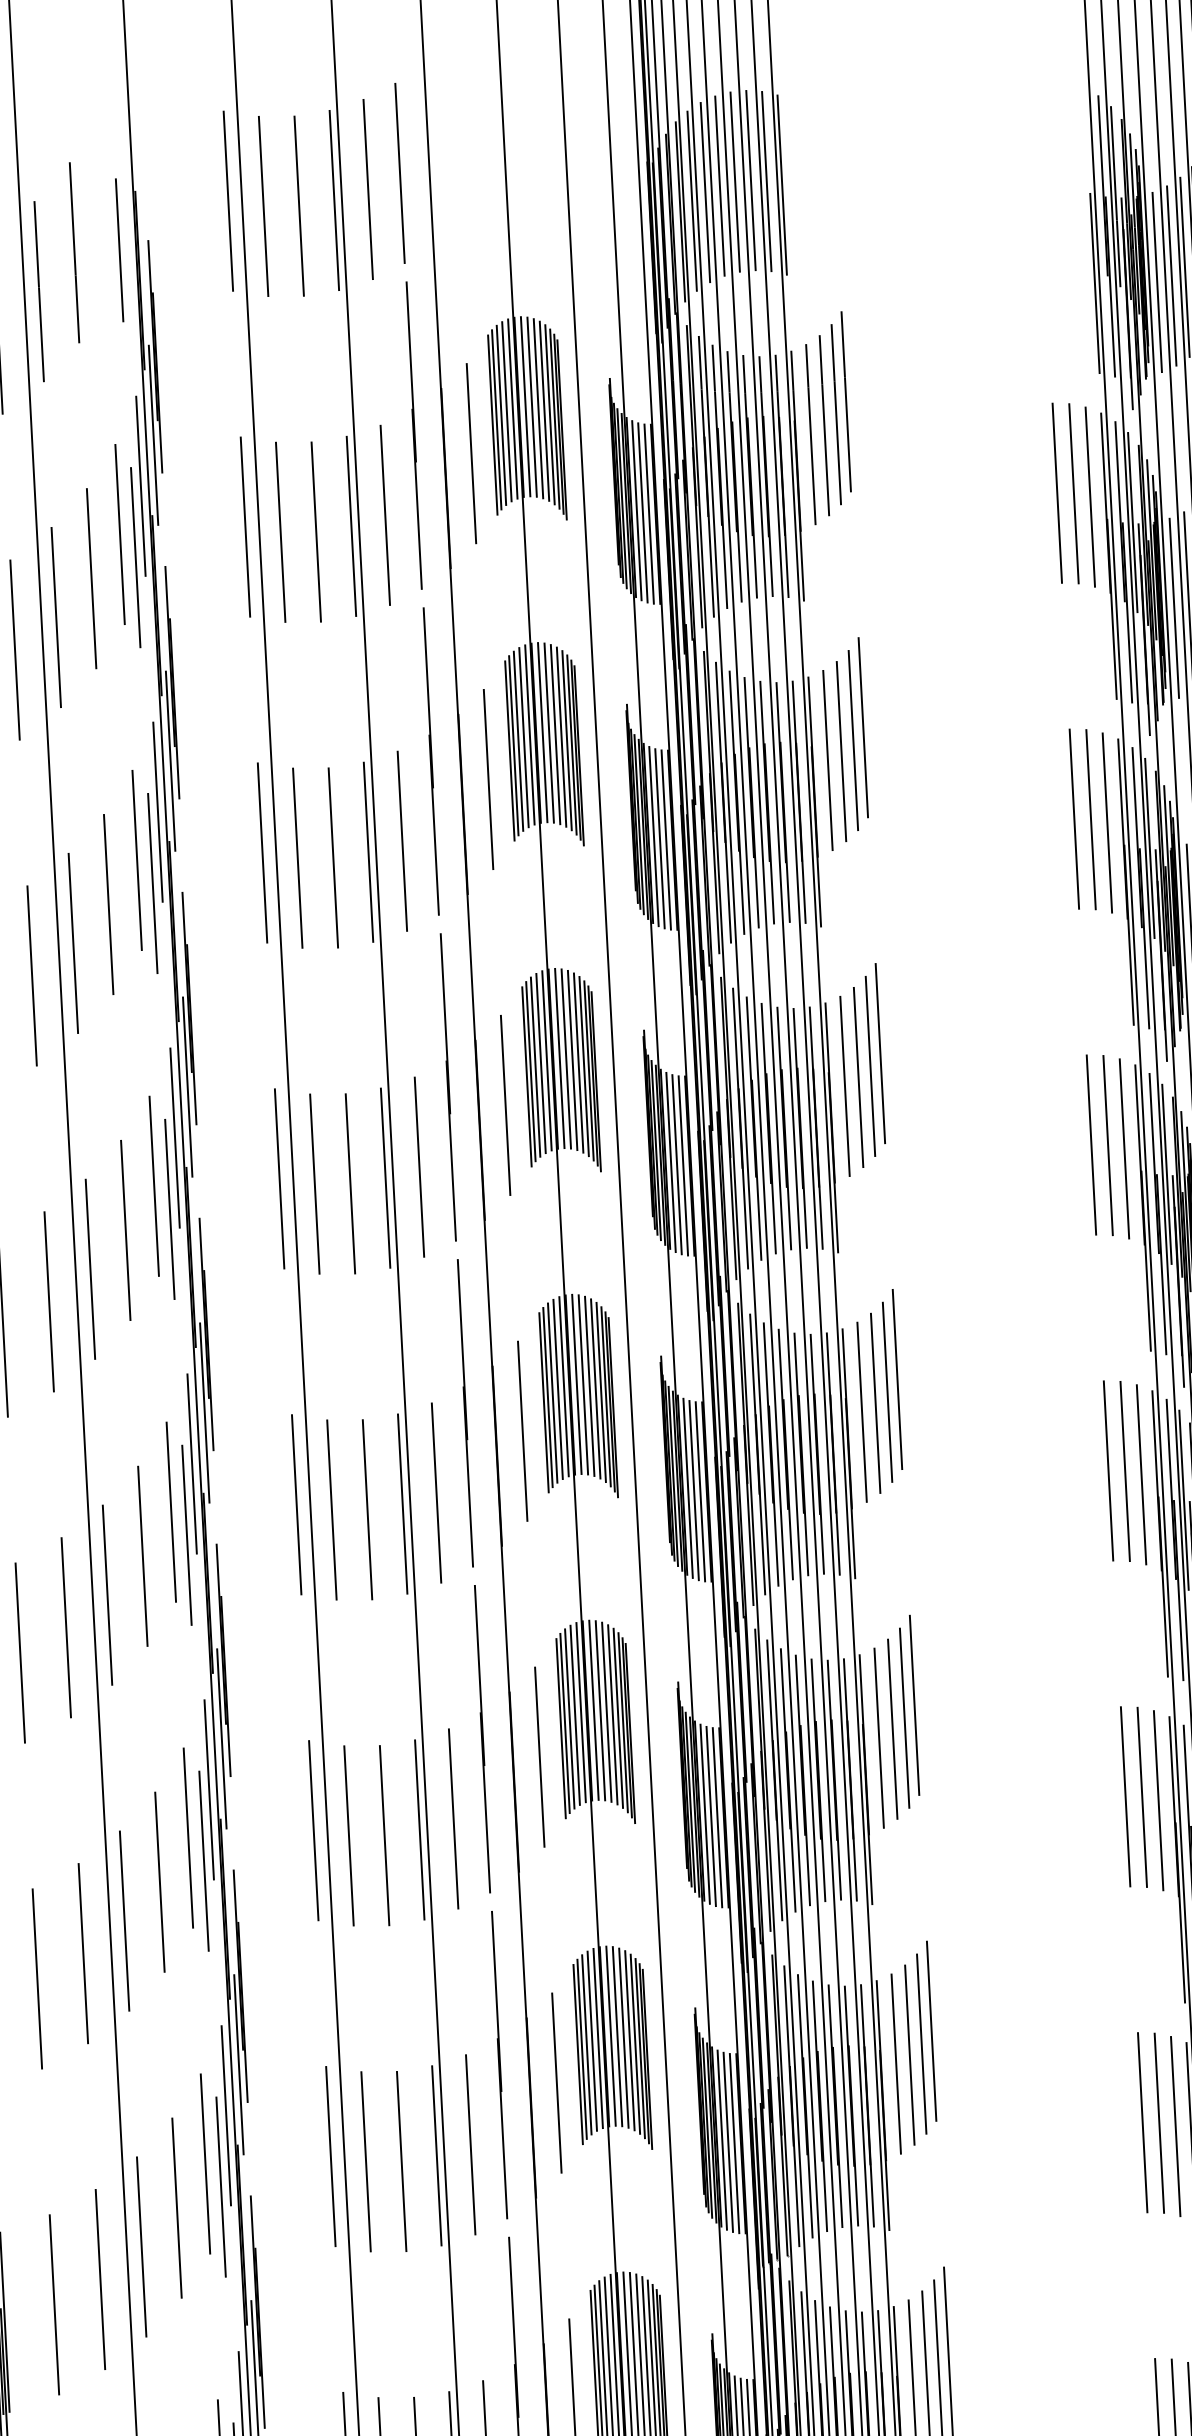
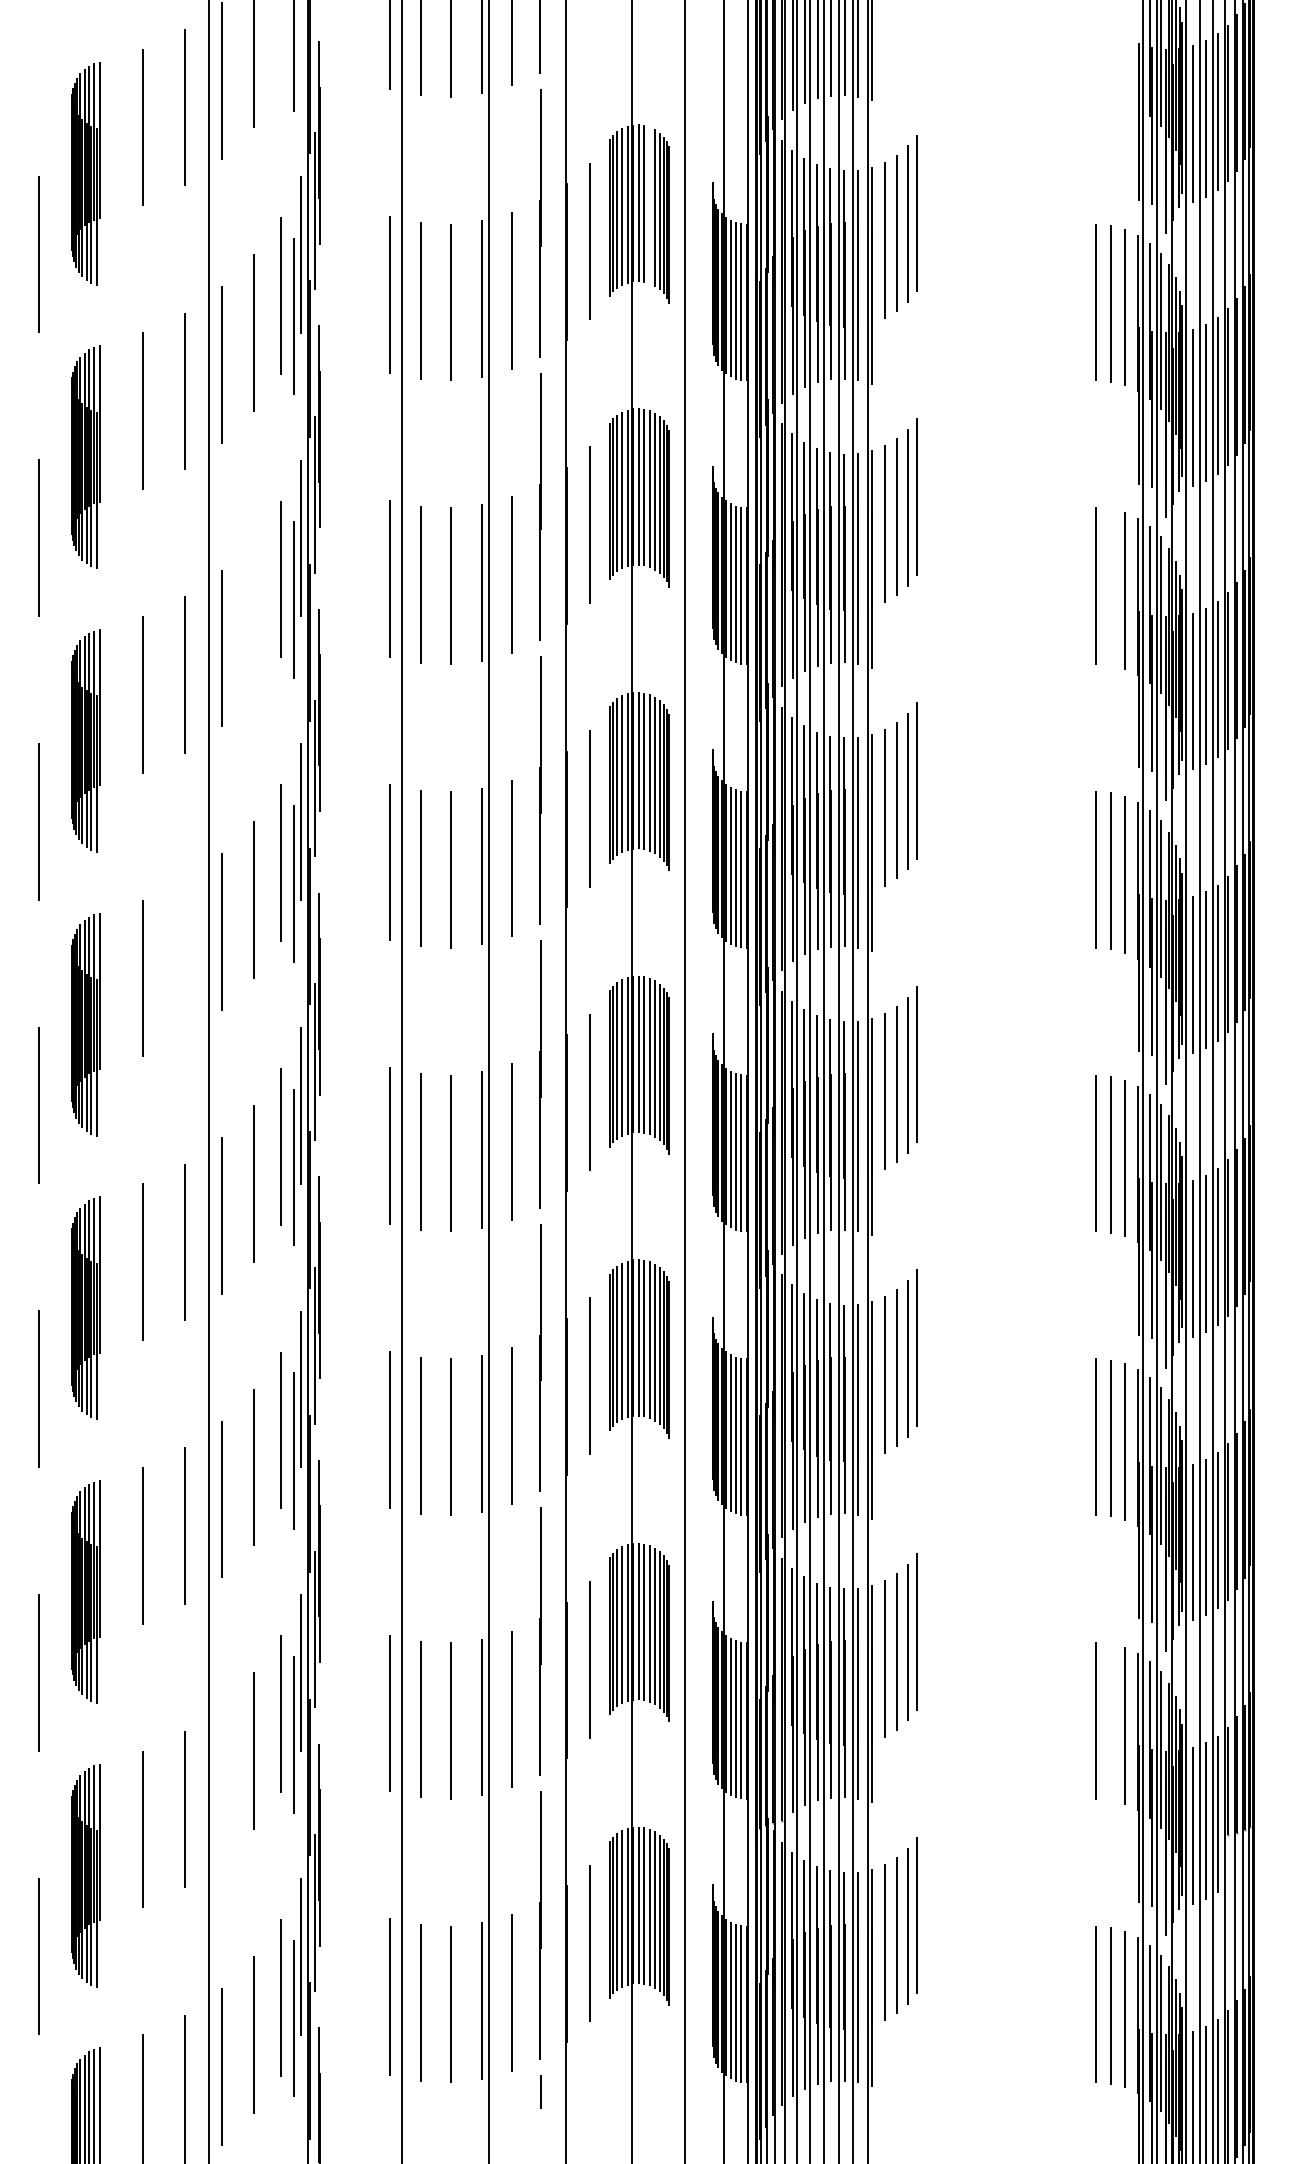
line: (538, 408) -> (649, 205), removed
line: (1090, 819) -> (1110, 587), removed
line: (108, 904) -> (254, 616), removed
line: (49, 1301) -> (184, 958), removed
line: (1158, 2122) -> (1110, 1721), removed
line: (141, 2247) -> (221, 1783), removed

